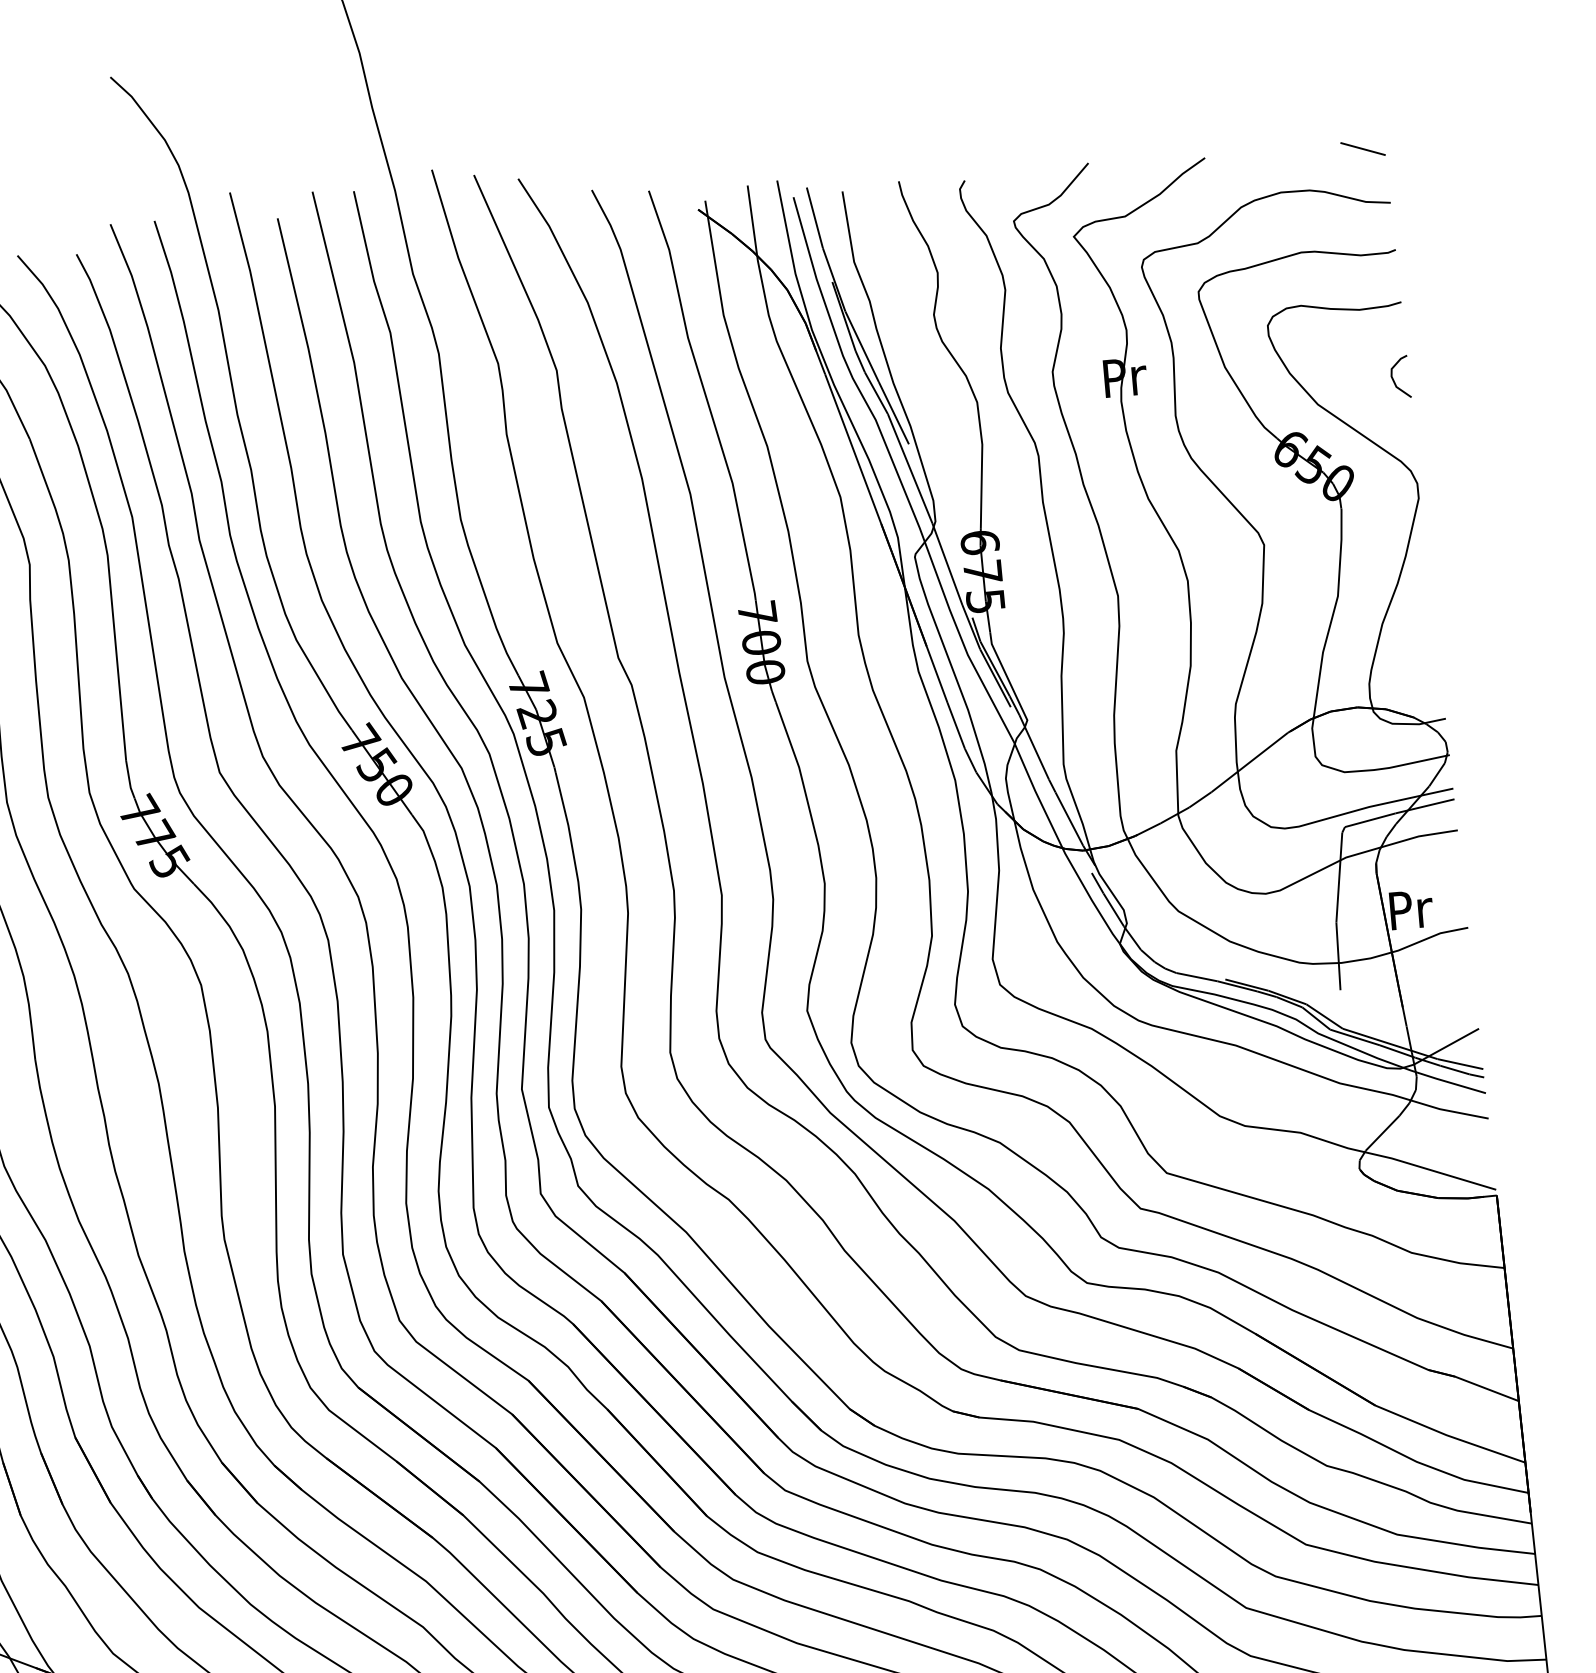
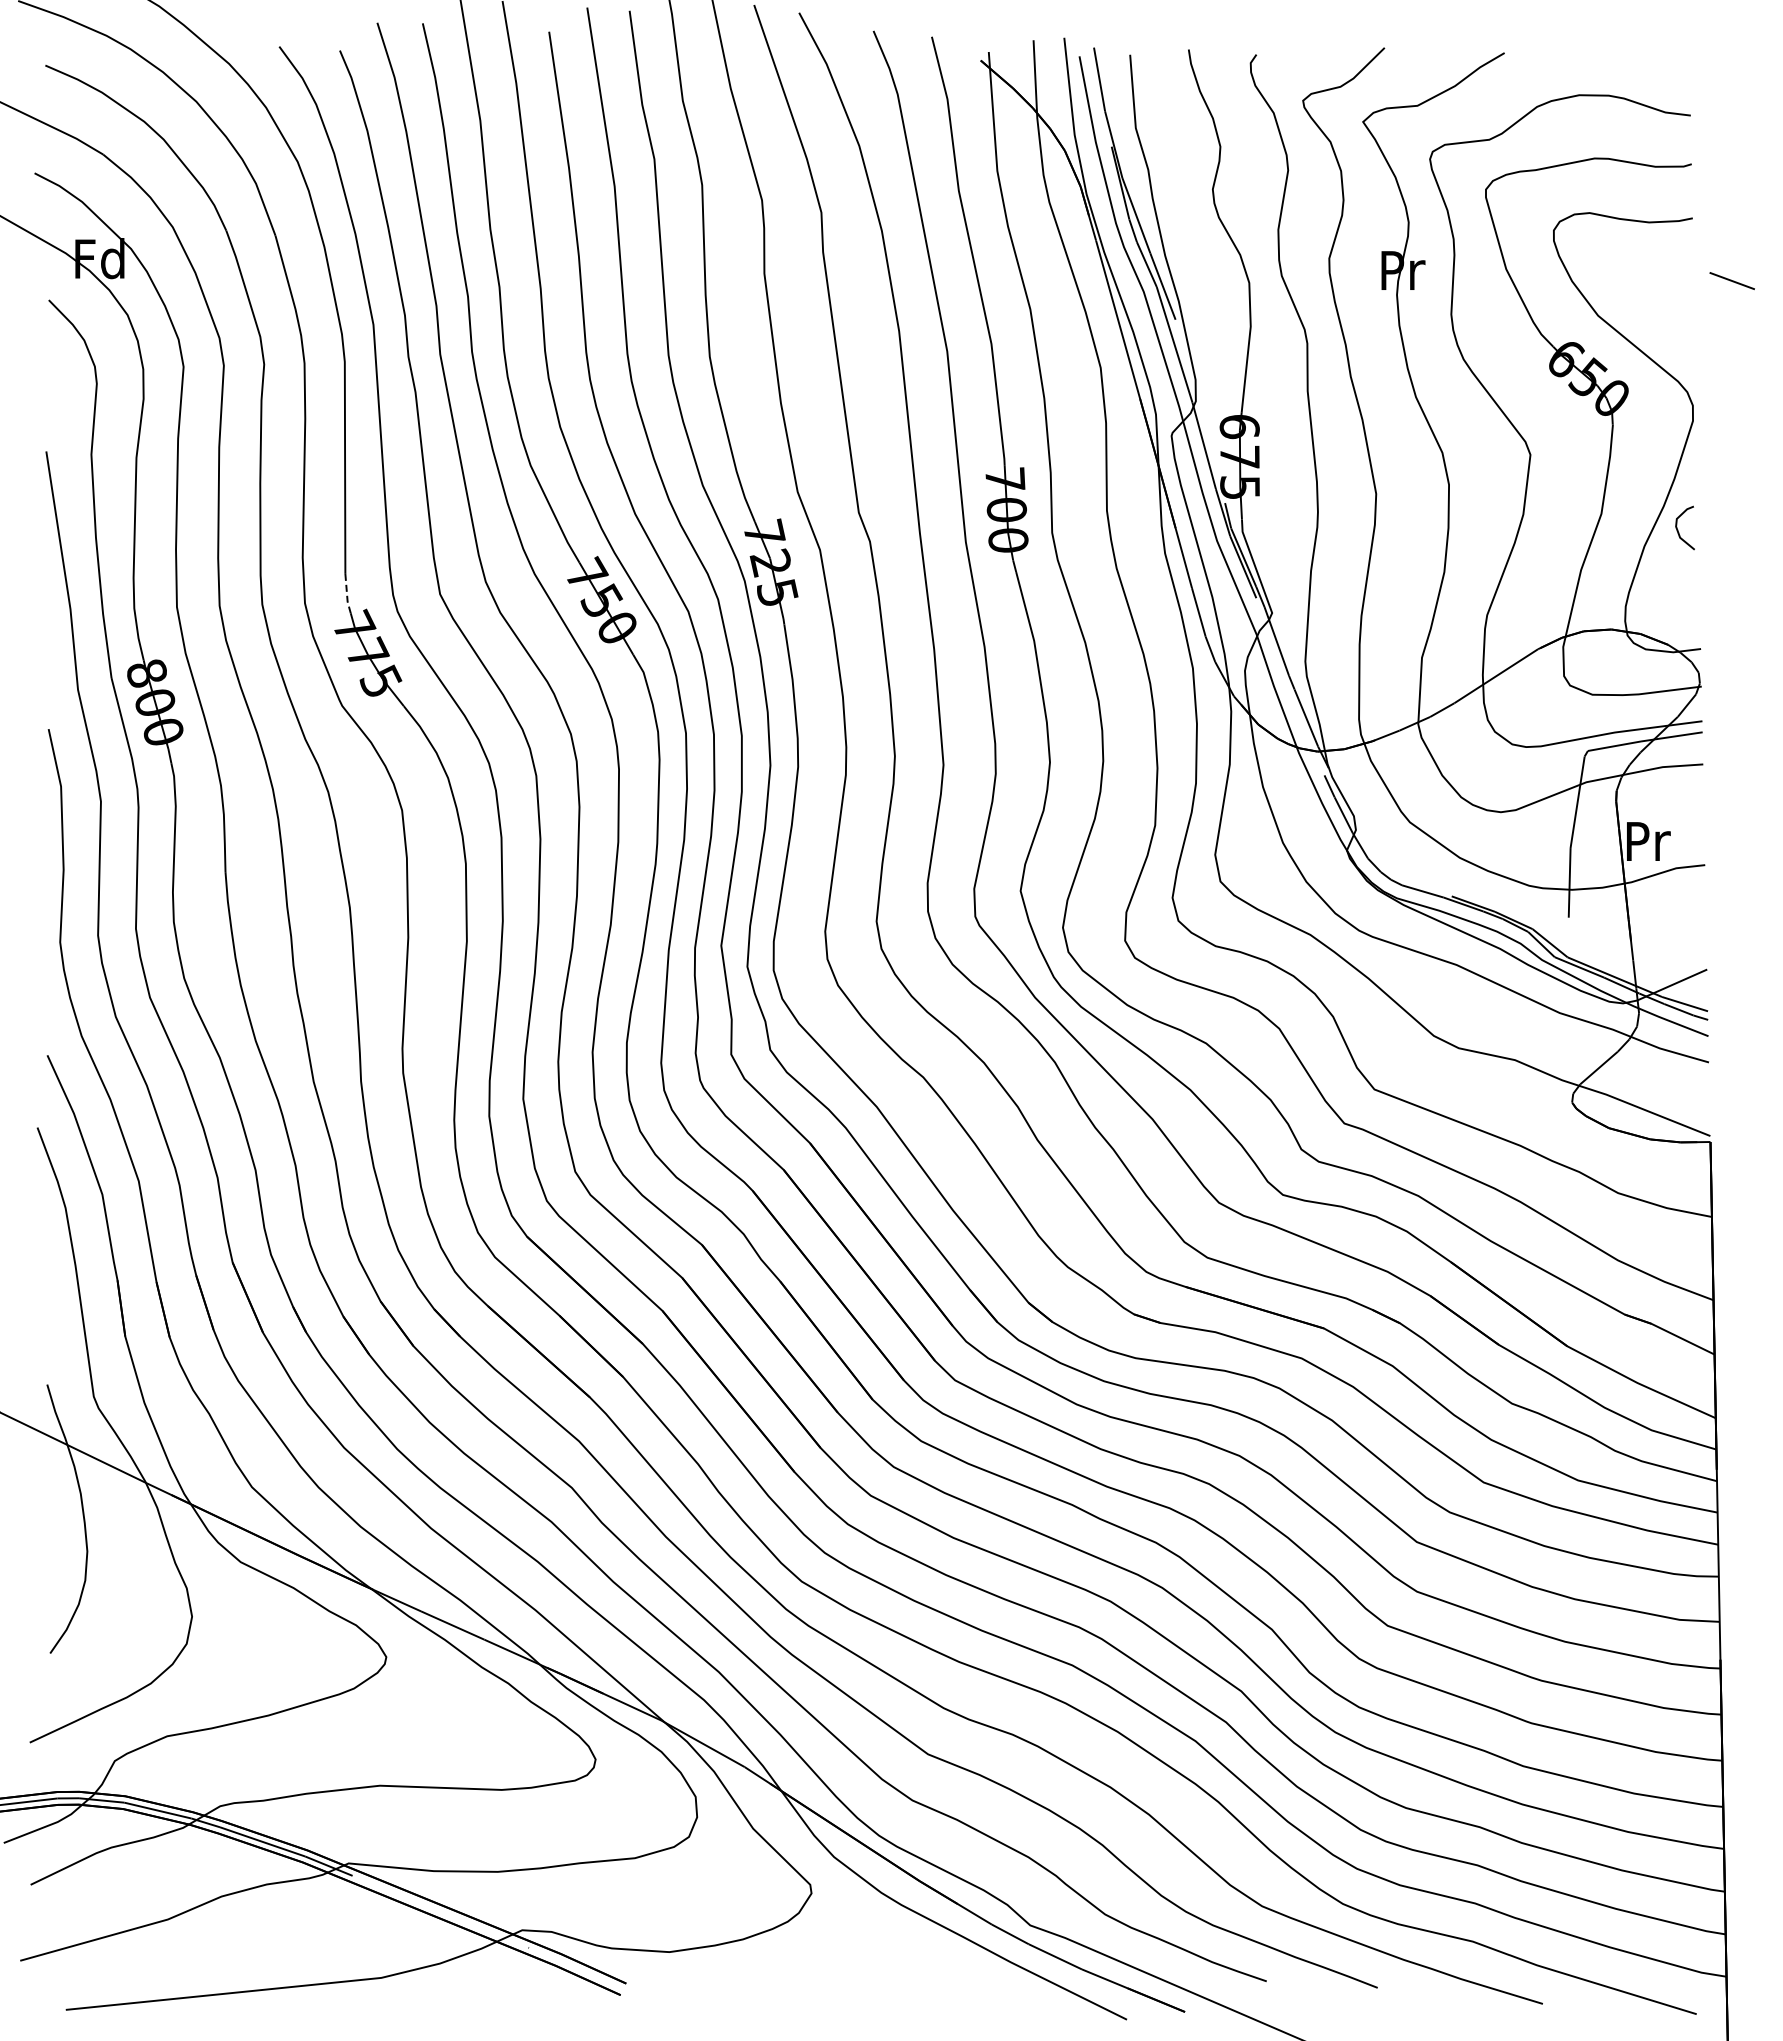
line: (1362, 149) -> (1731, 281), moved
curve: (1394, 379) -> (1678, 529), moved
line: (129, 780) -> (347, 594), solid -> dashed

